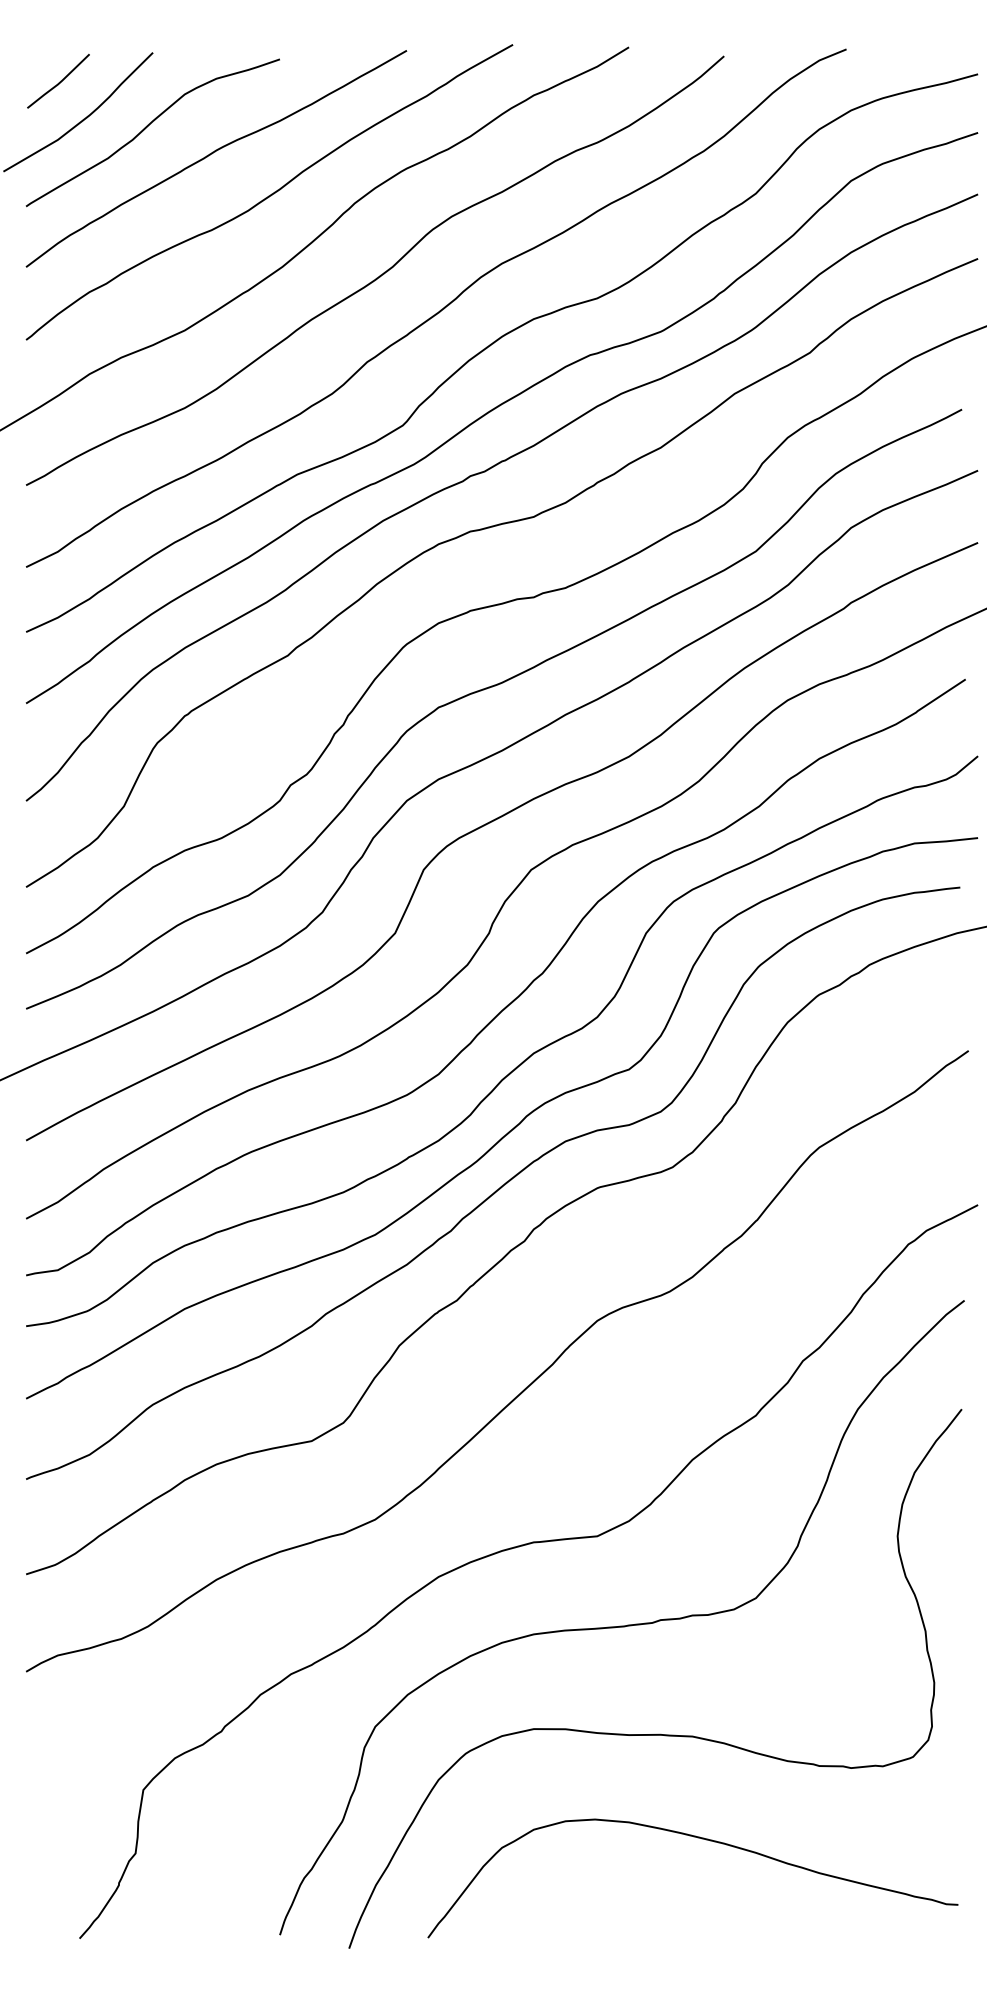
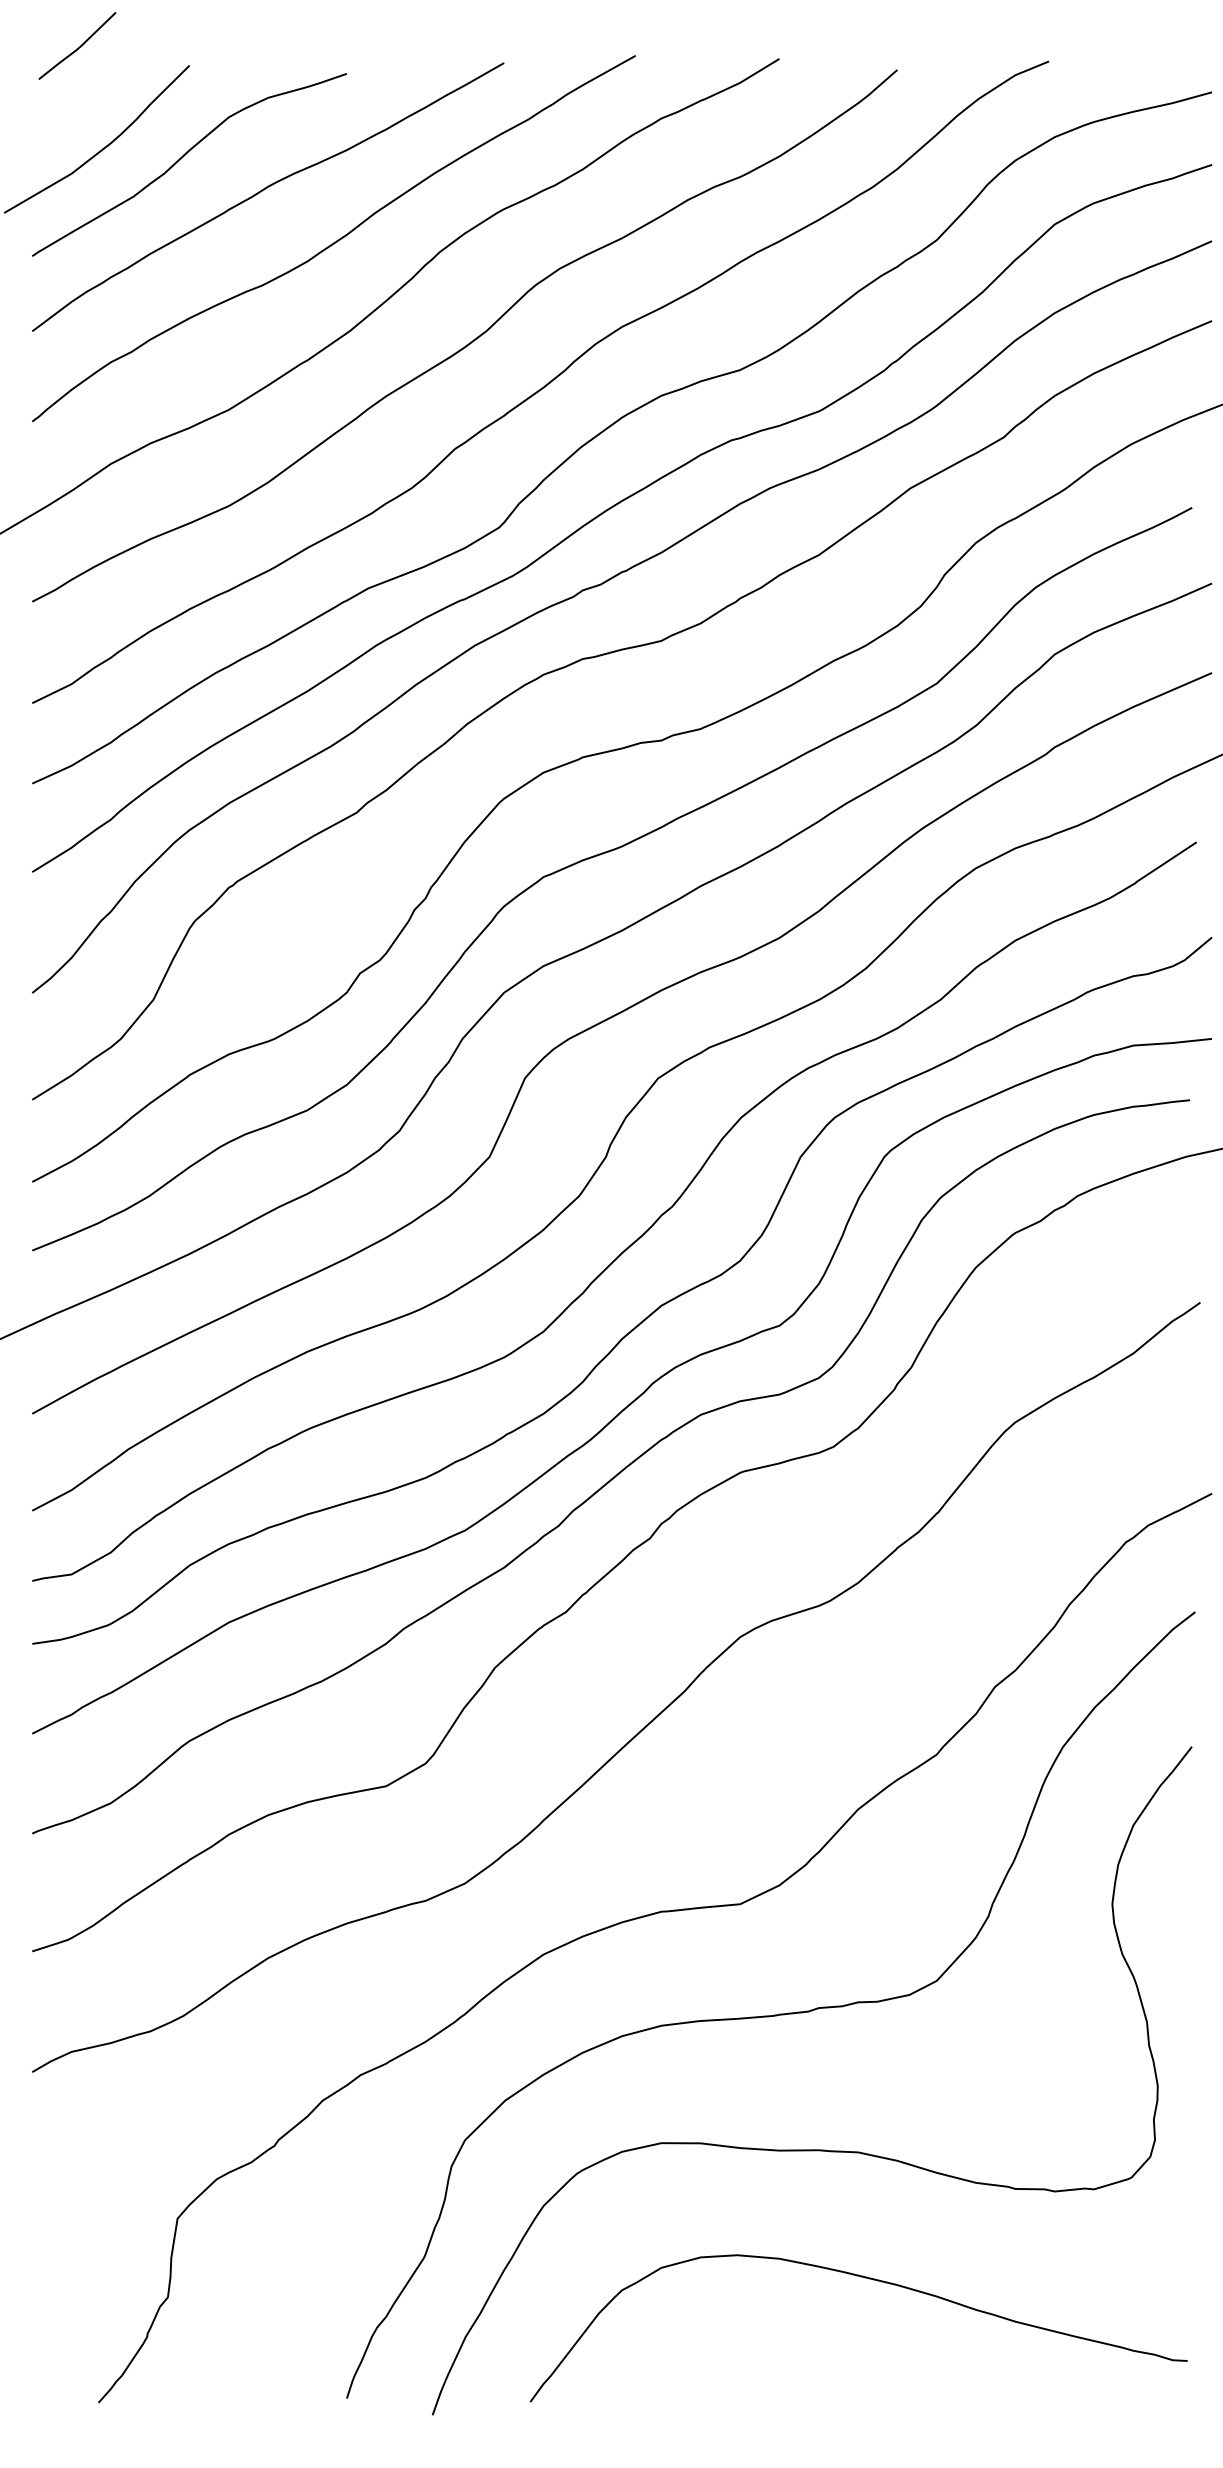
line: (60, 81) -> (79, 46), moved

